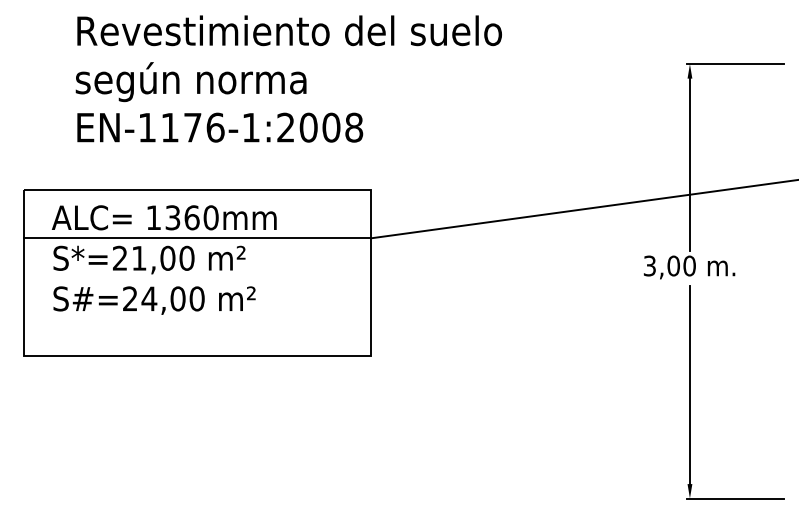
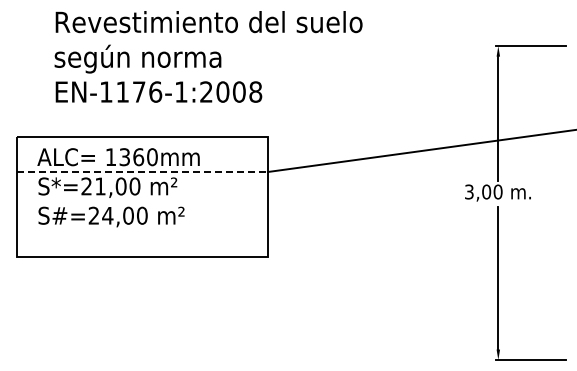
line: (198, 239) -> (143, 172), solid -> dashed

